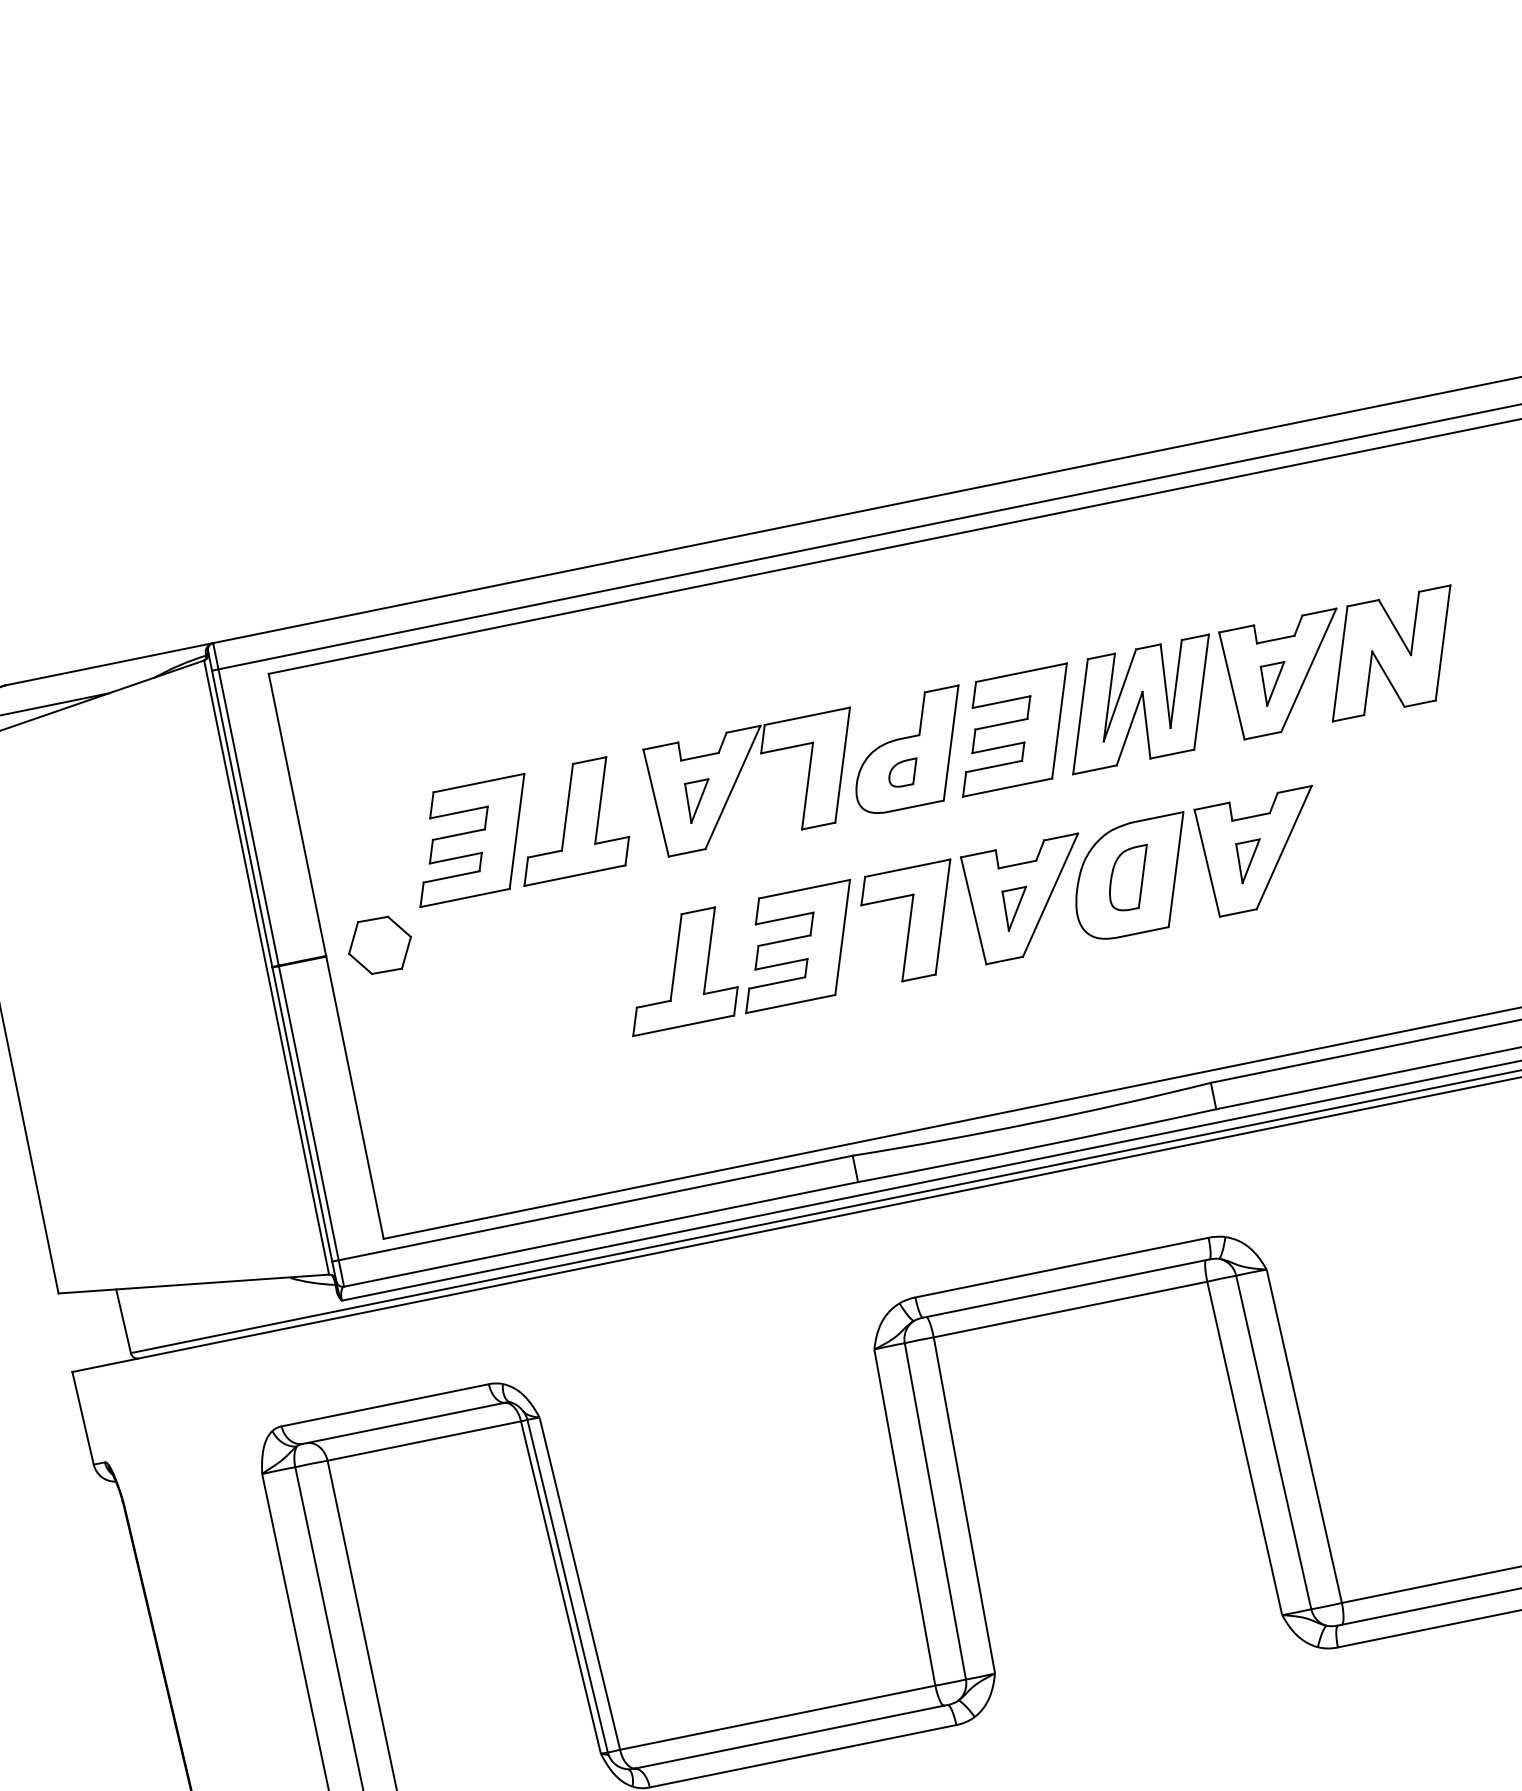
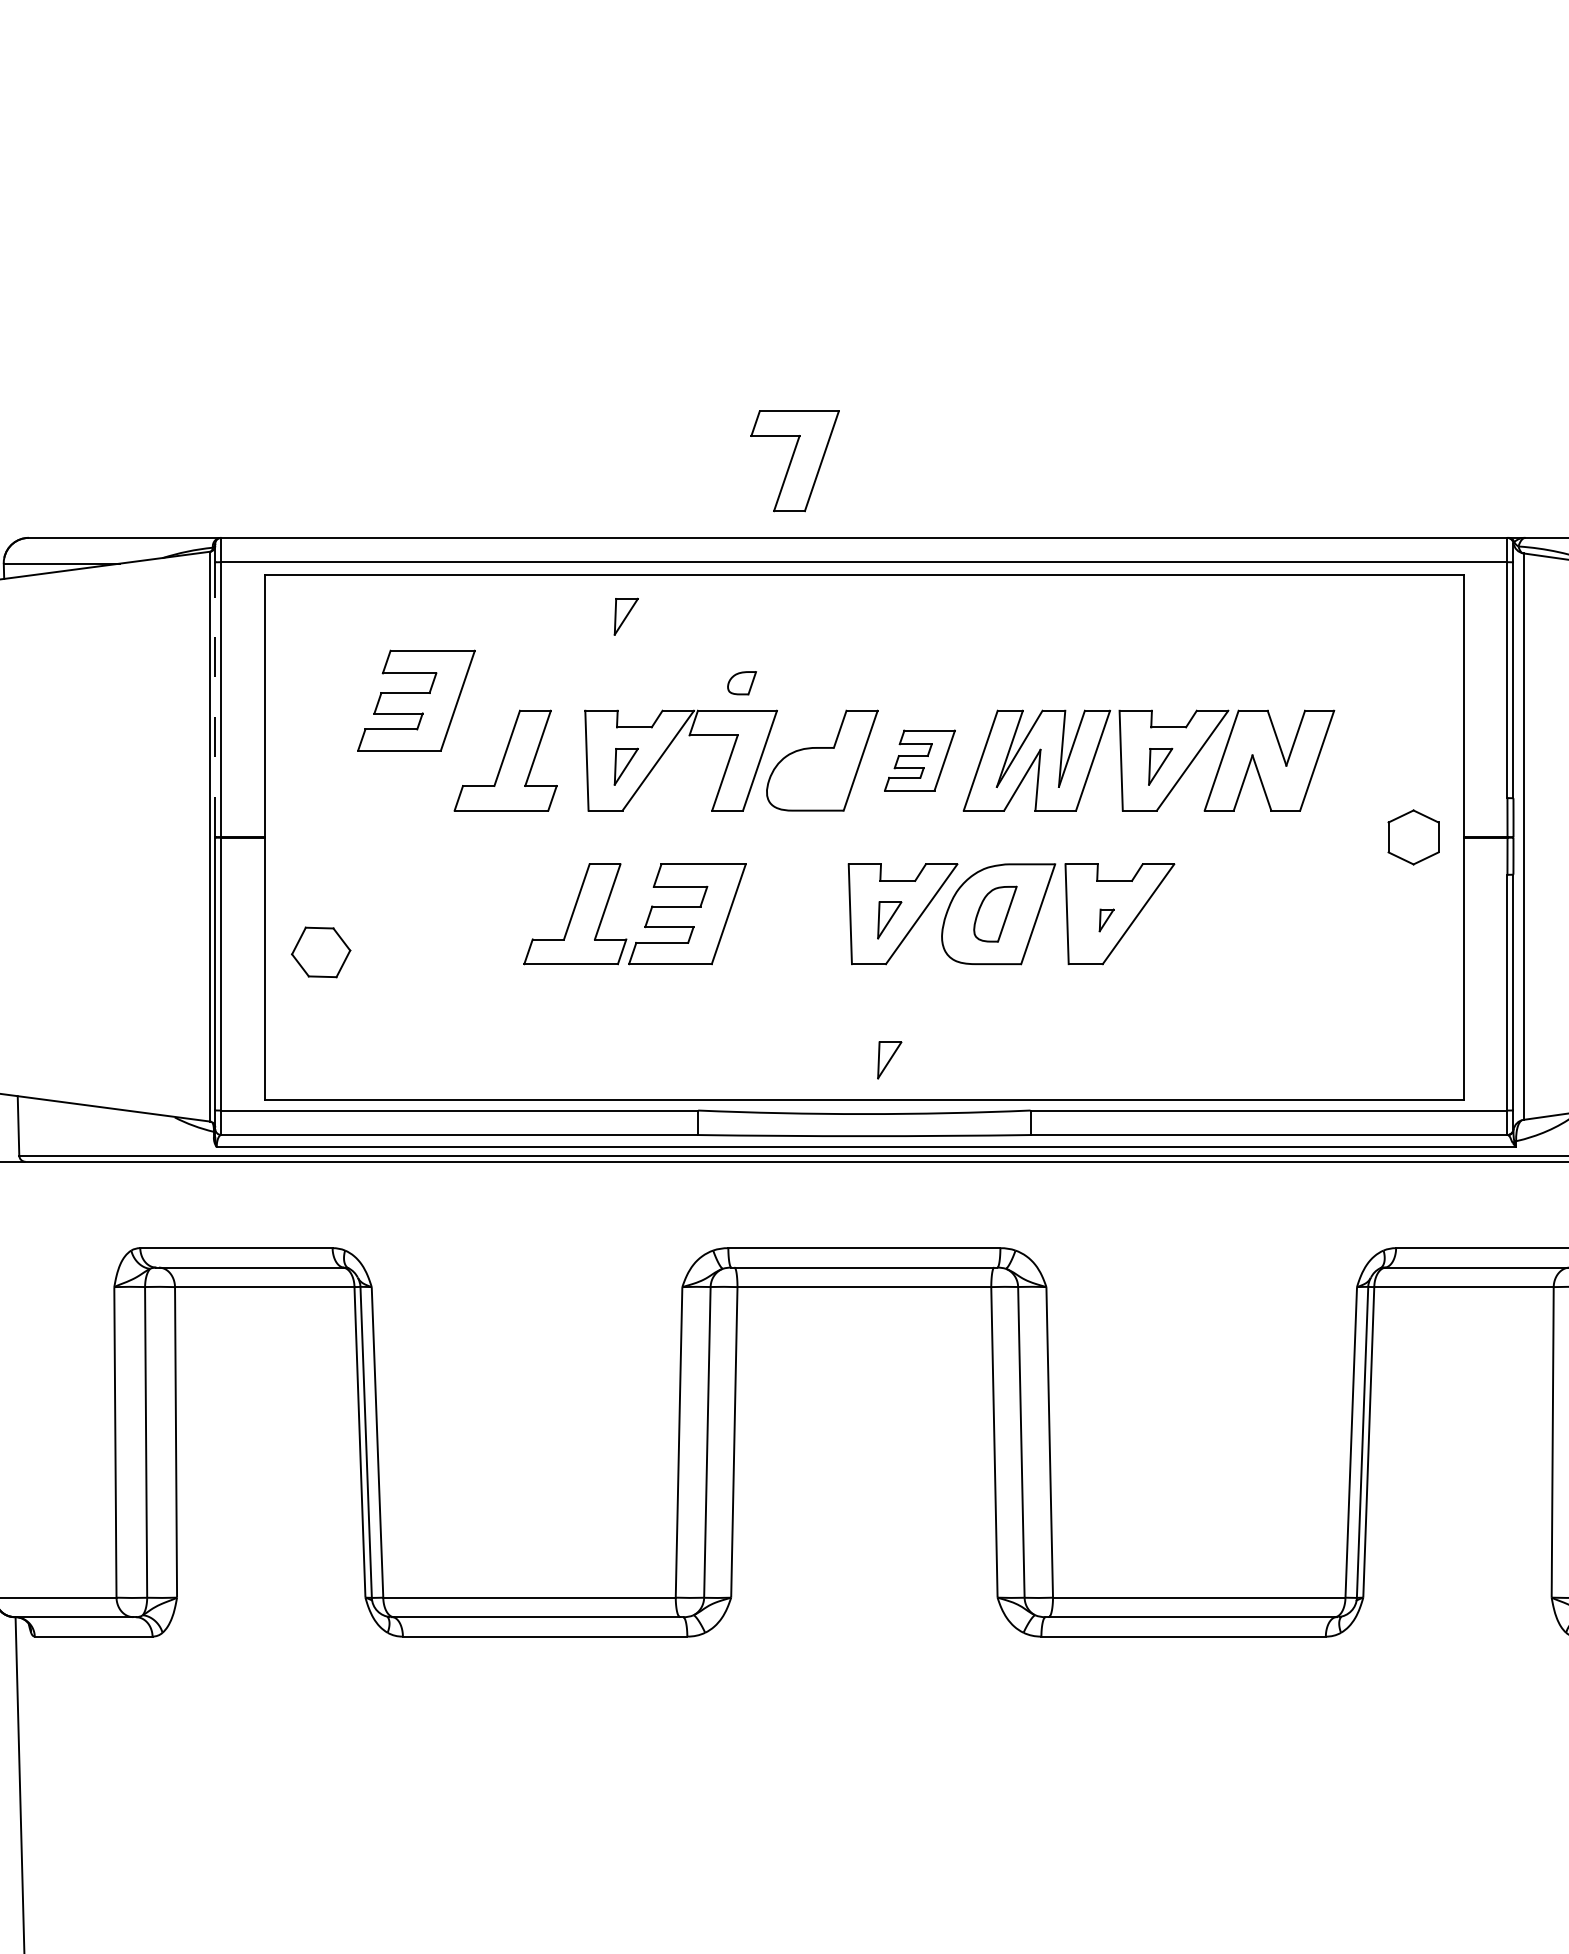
part: (666, 639) -> (625, 616), added
part: (1014, 729) -> (919, 760), size x0.6
part: (903, 773) -> (741, 683), moved
line: (242, 818) -> (215, 699), solid -> dashed
part: (472, 840) -> (416, 700), moved
part: (1251, 861) -> (1106, 920), size x0.6
part: (913, 923) -> (794, 461), moved
part: (380, 945) -> (321, 952), moved
part: (1047, 1059) -> (889, 1060), added

